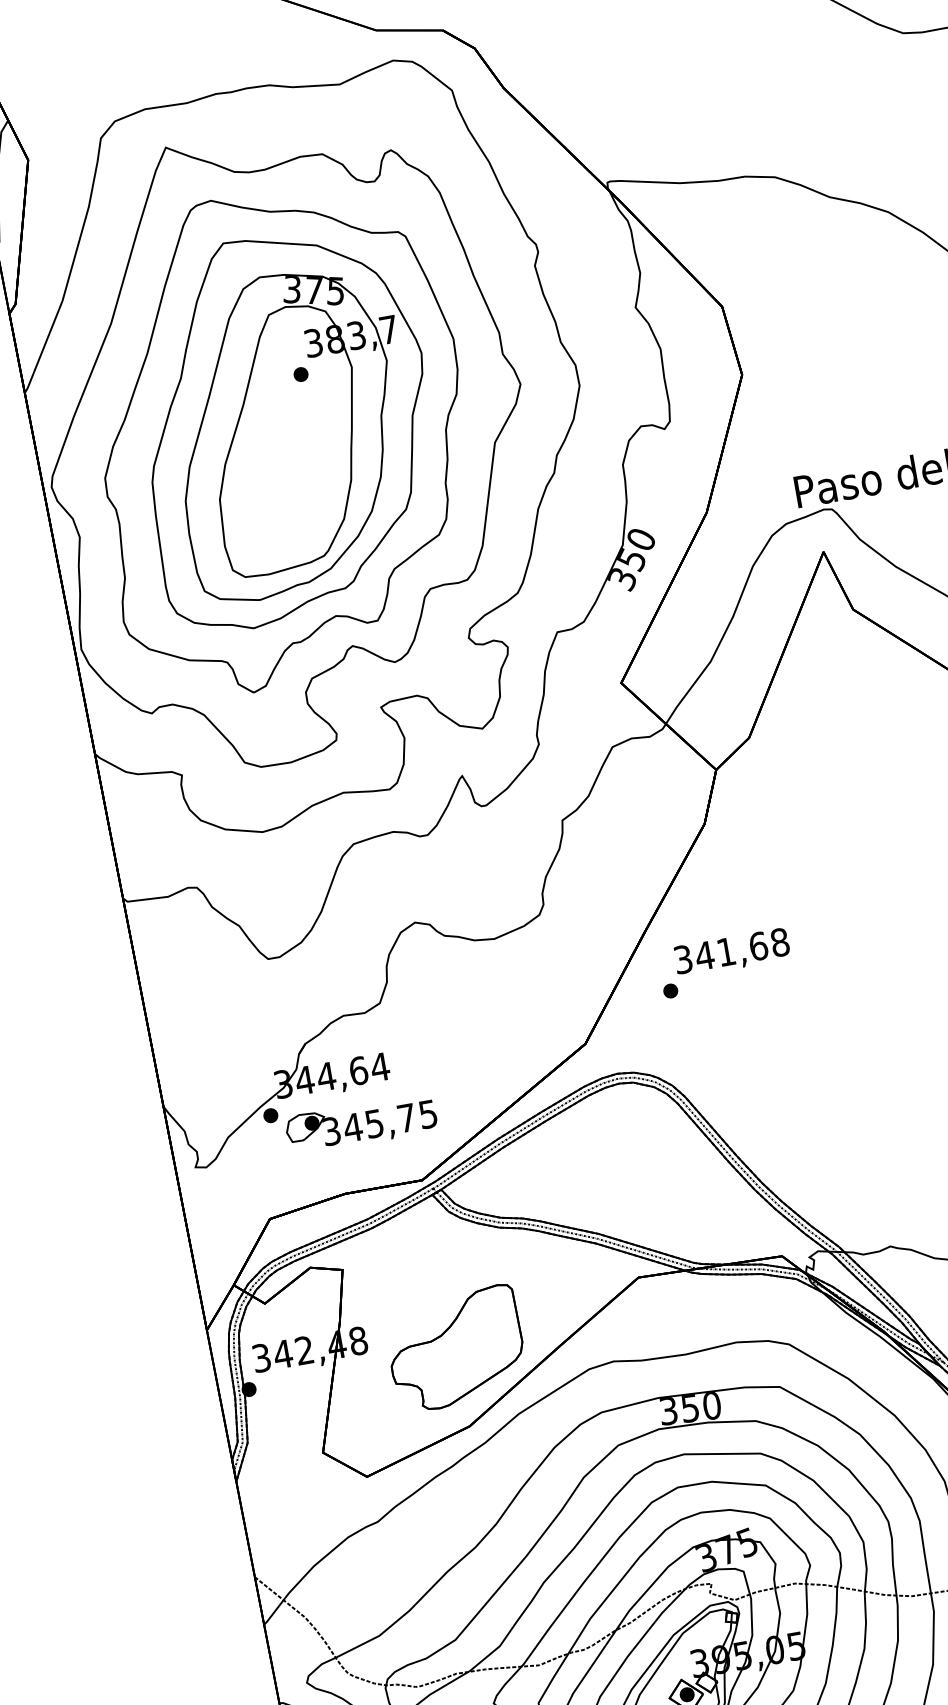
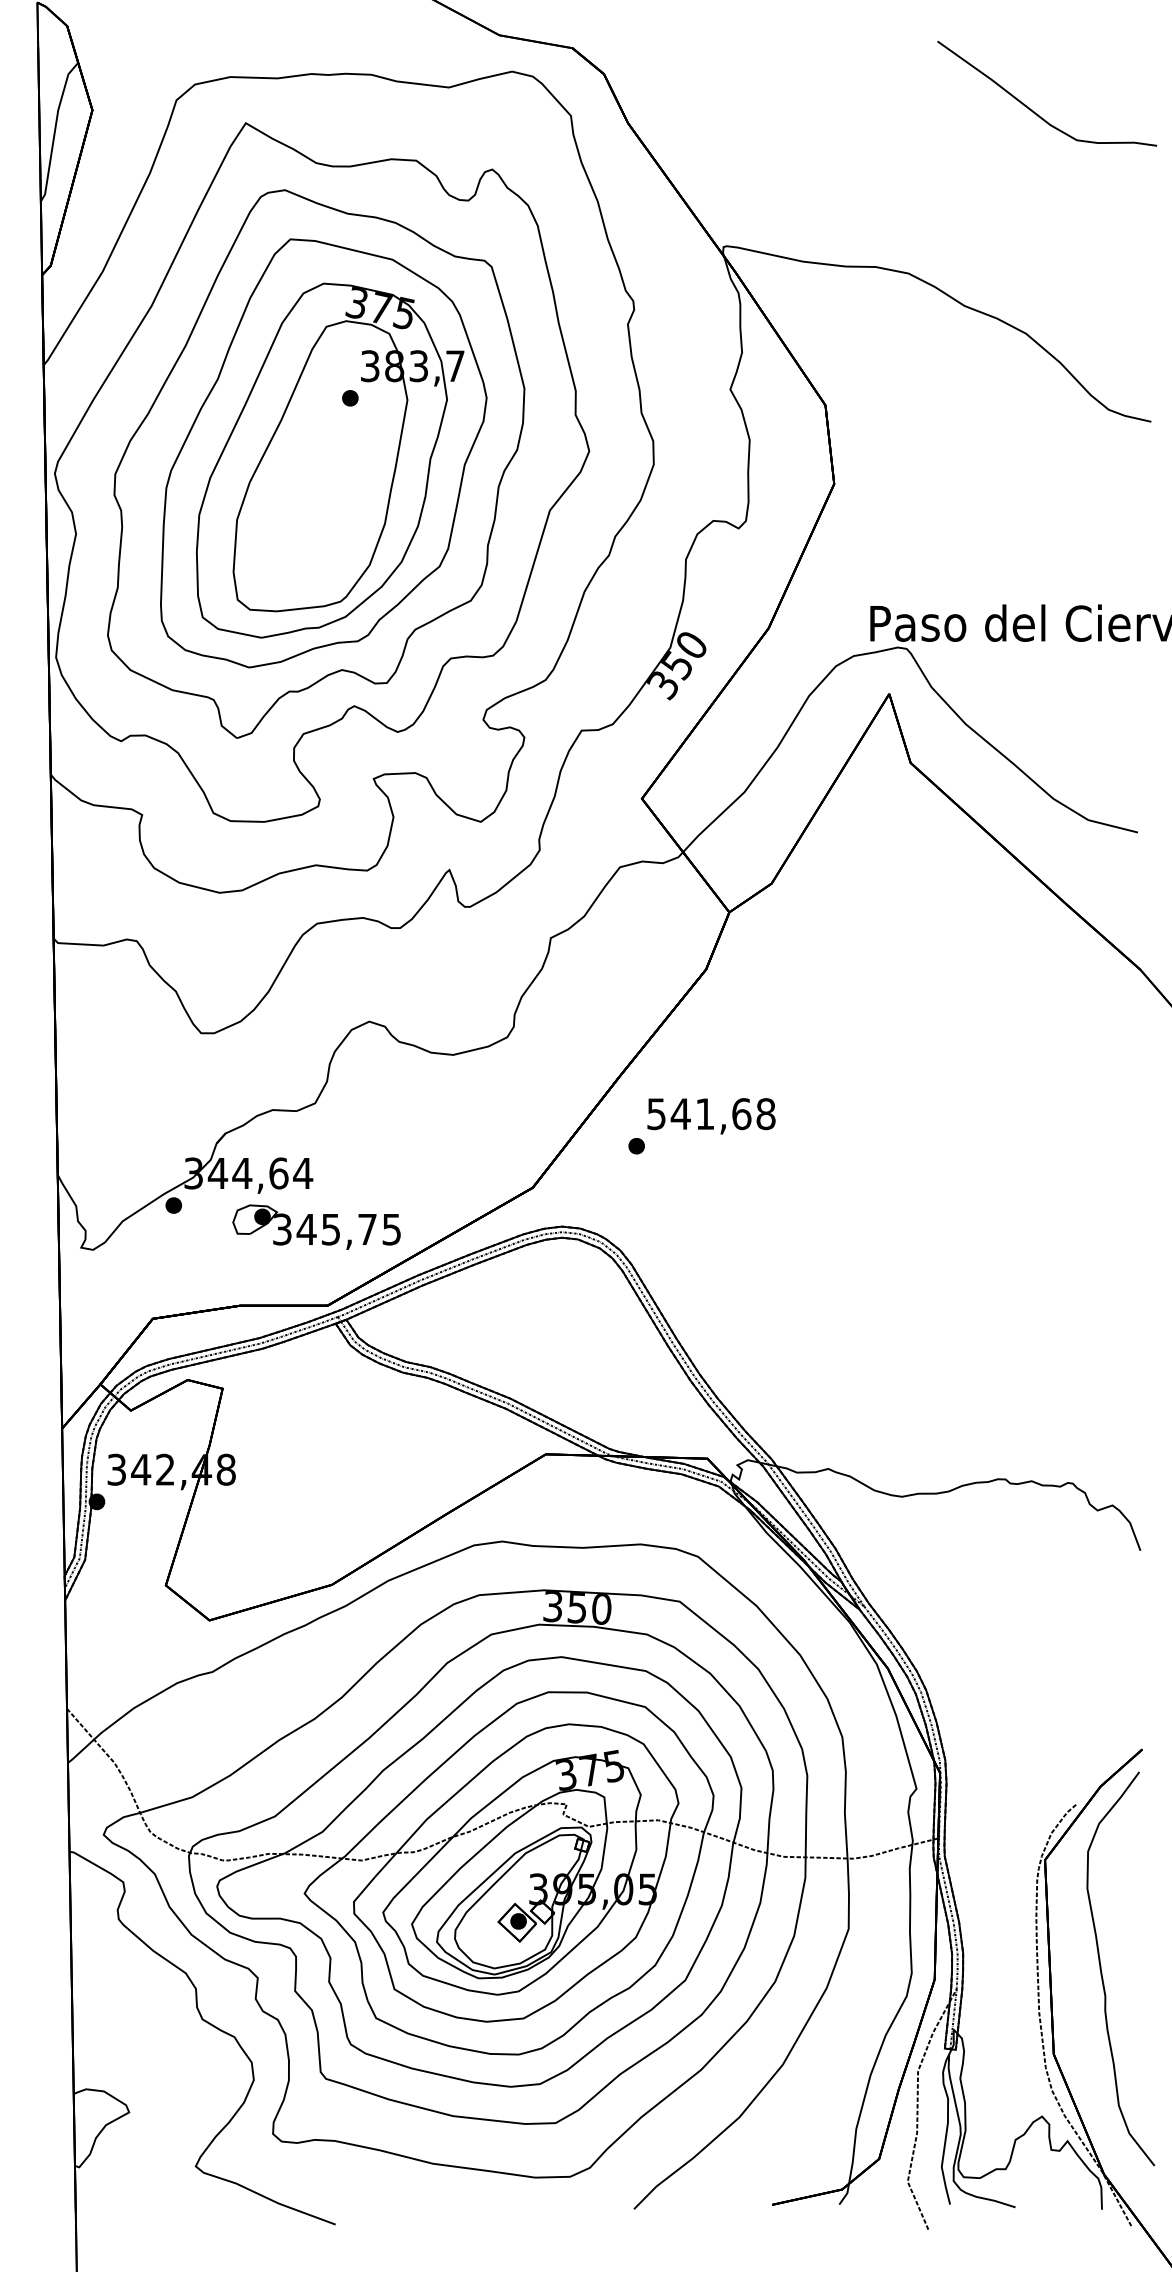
text: (683, 959) -> (656, 1113), 341,68 -> 541,68
part: (361, 1123) -> (316, 1226), moved
part: (455, 1349) -> (331, 1497), removed

